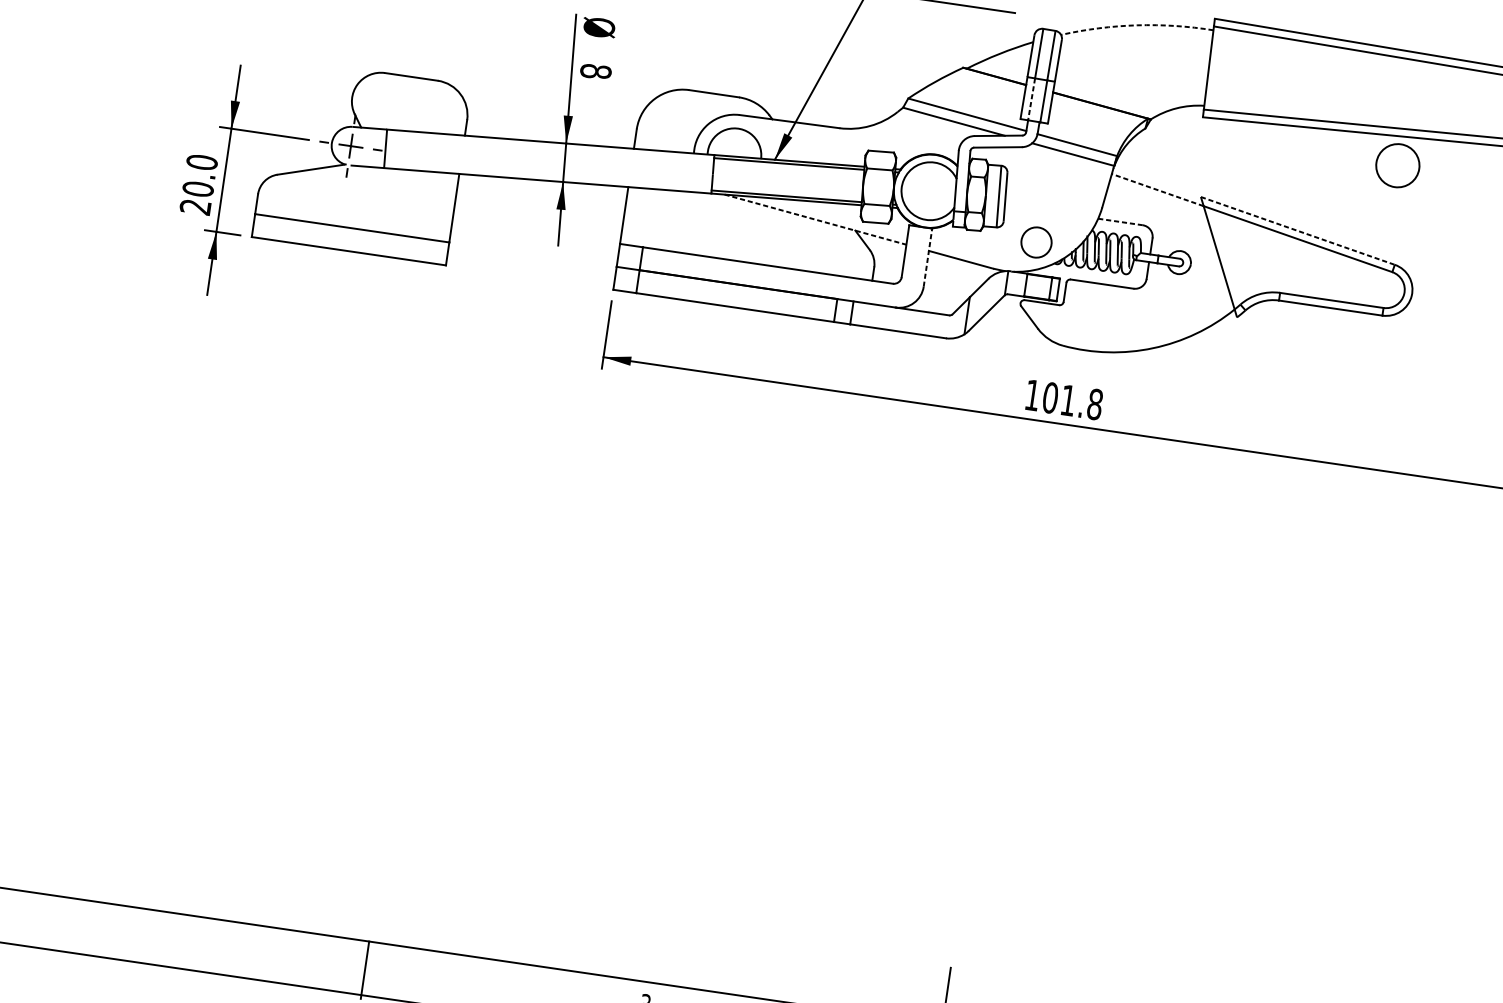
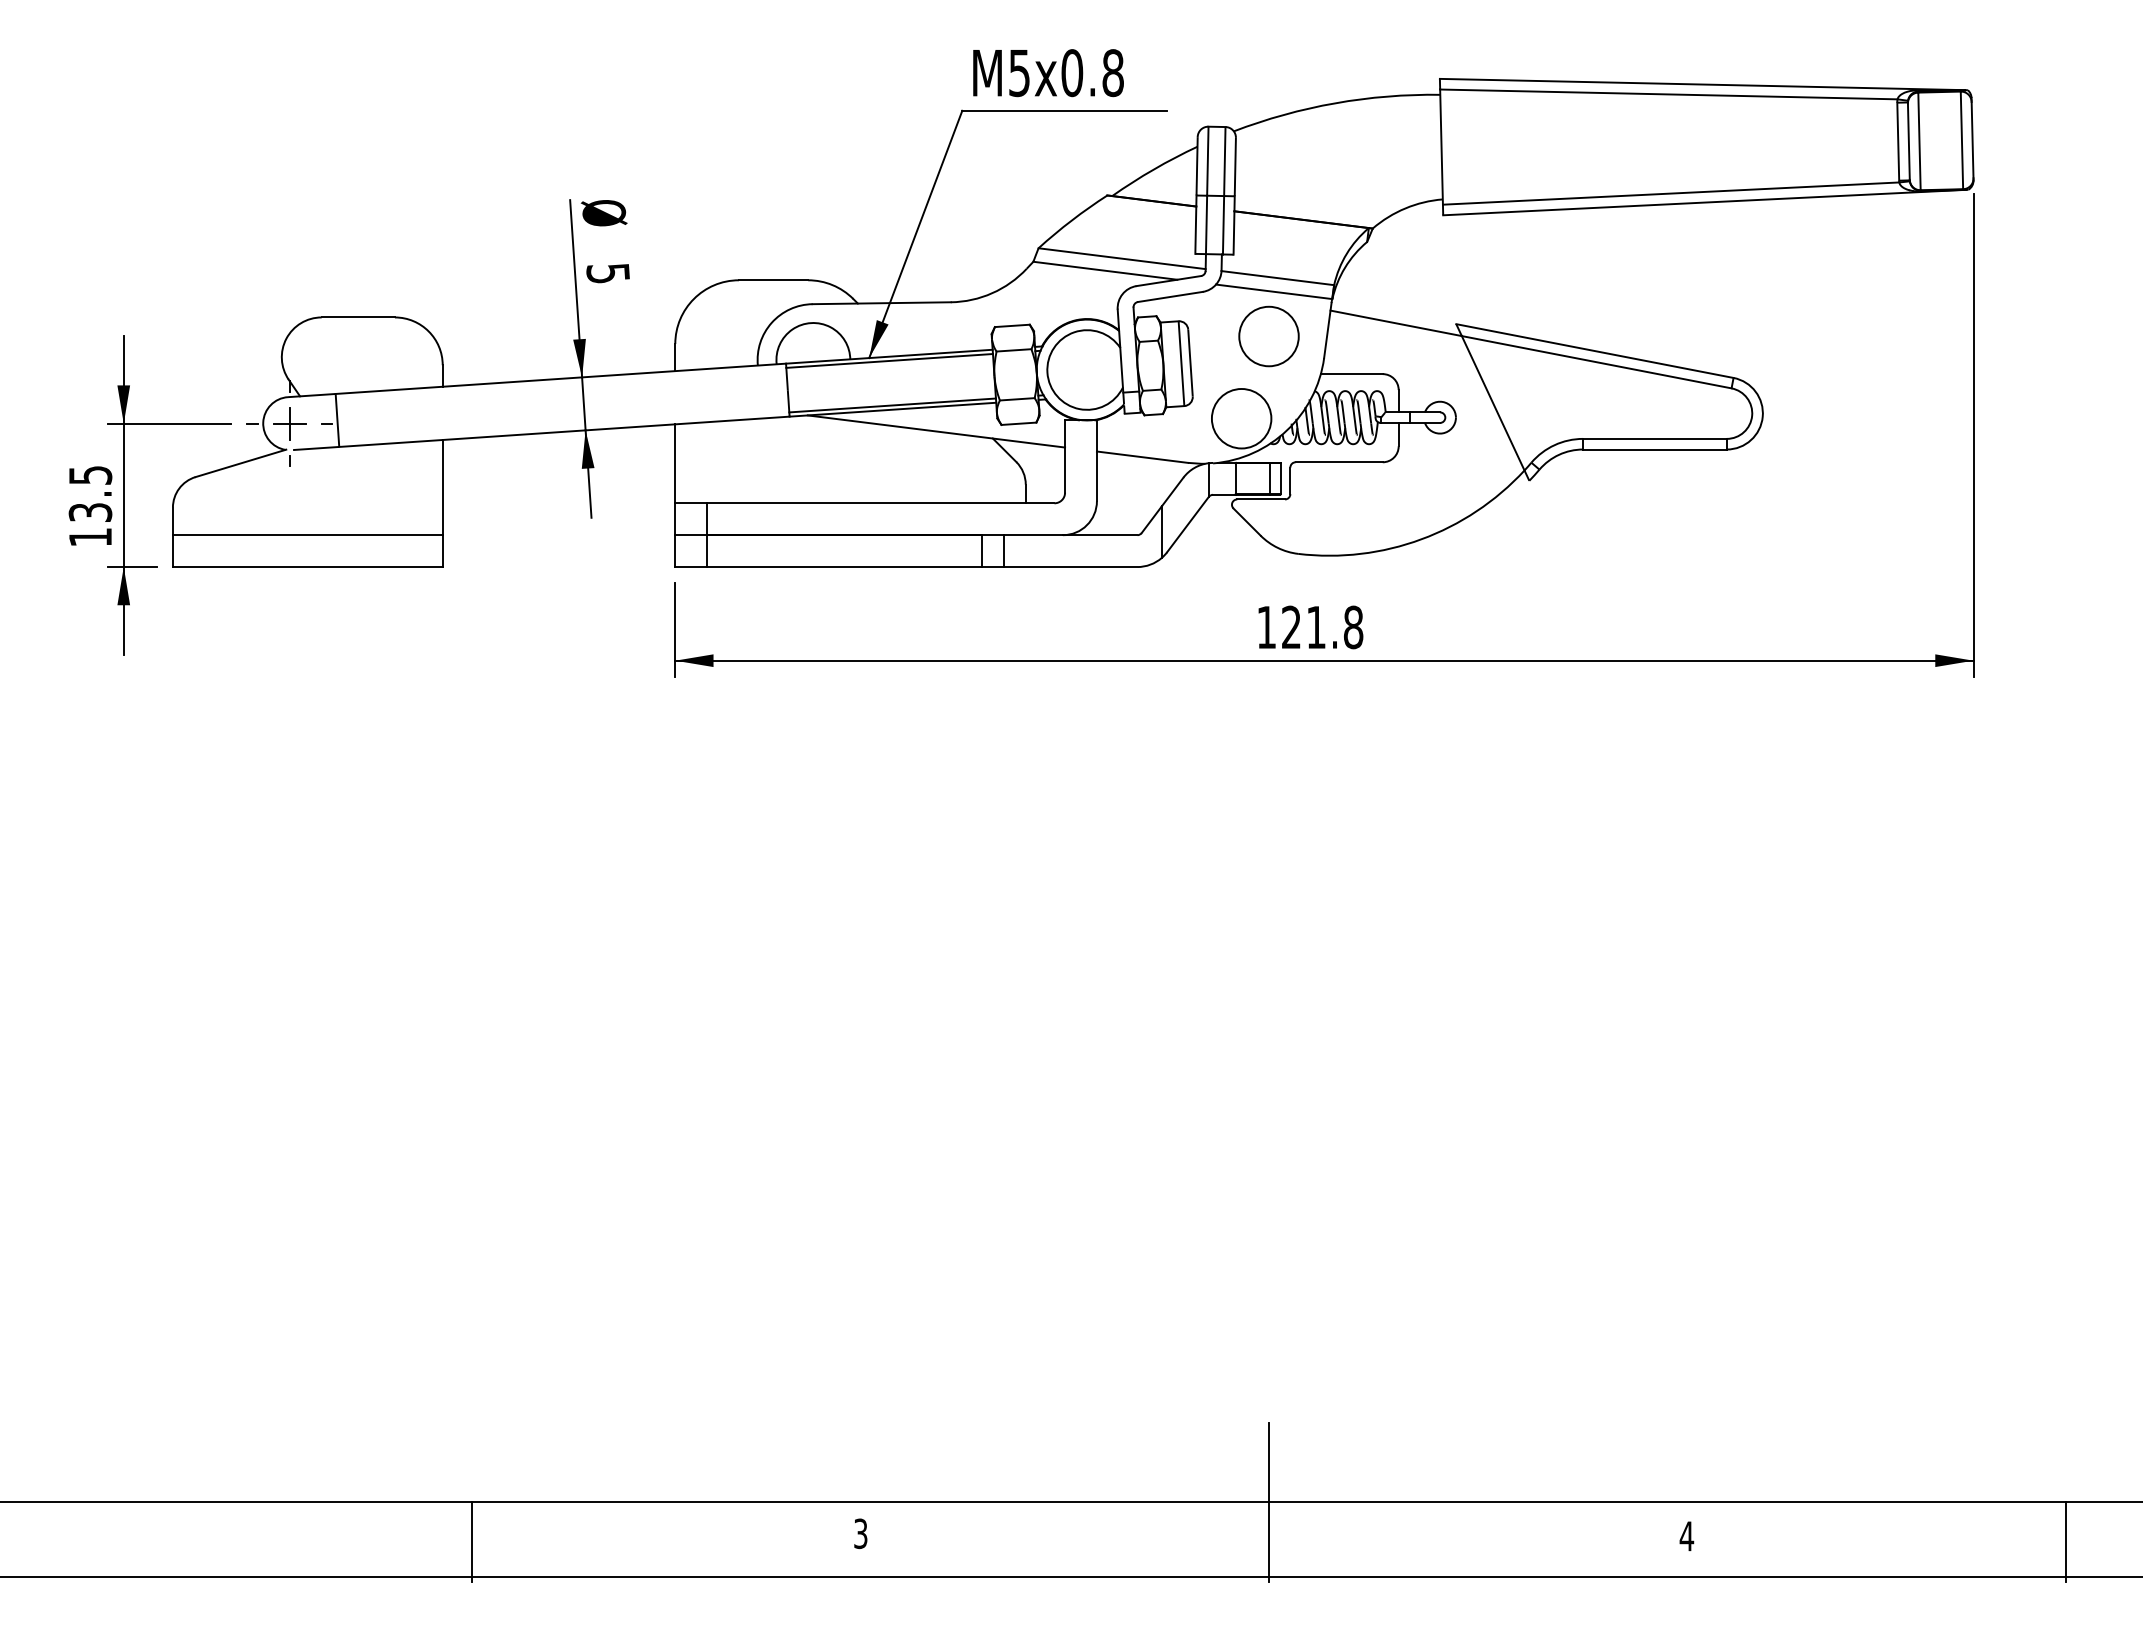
arc: (1137, 25) -> (1335, 103), dashed -> solid
text: (596, 71) -> (608, 273), 8 -> 5
line: (1031, 99) -> (1206, 225), dashed -> solid
circle: (1397, 165) -> (1268, 336), moved
text: (198, 184) -> (90, 505), 20.0 -> 13.5
line: (1157, 190) -> (1396, 323), dashed -> solid
line: (815, 219) -> (936, 431), dashed -> solid
line: (1120, 222) -> (1351, 374), dashed -> solid
line: (1298, 231) -> (1595, 351), dashed -> solid
circle: (1036, 242) -> (1241, 418), size x1.43
line: (927, 257) -> (1096, 460), dashed -> solid
text: (1050, 398) -> (1291, 627), 101.8 -> 121.8

